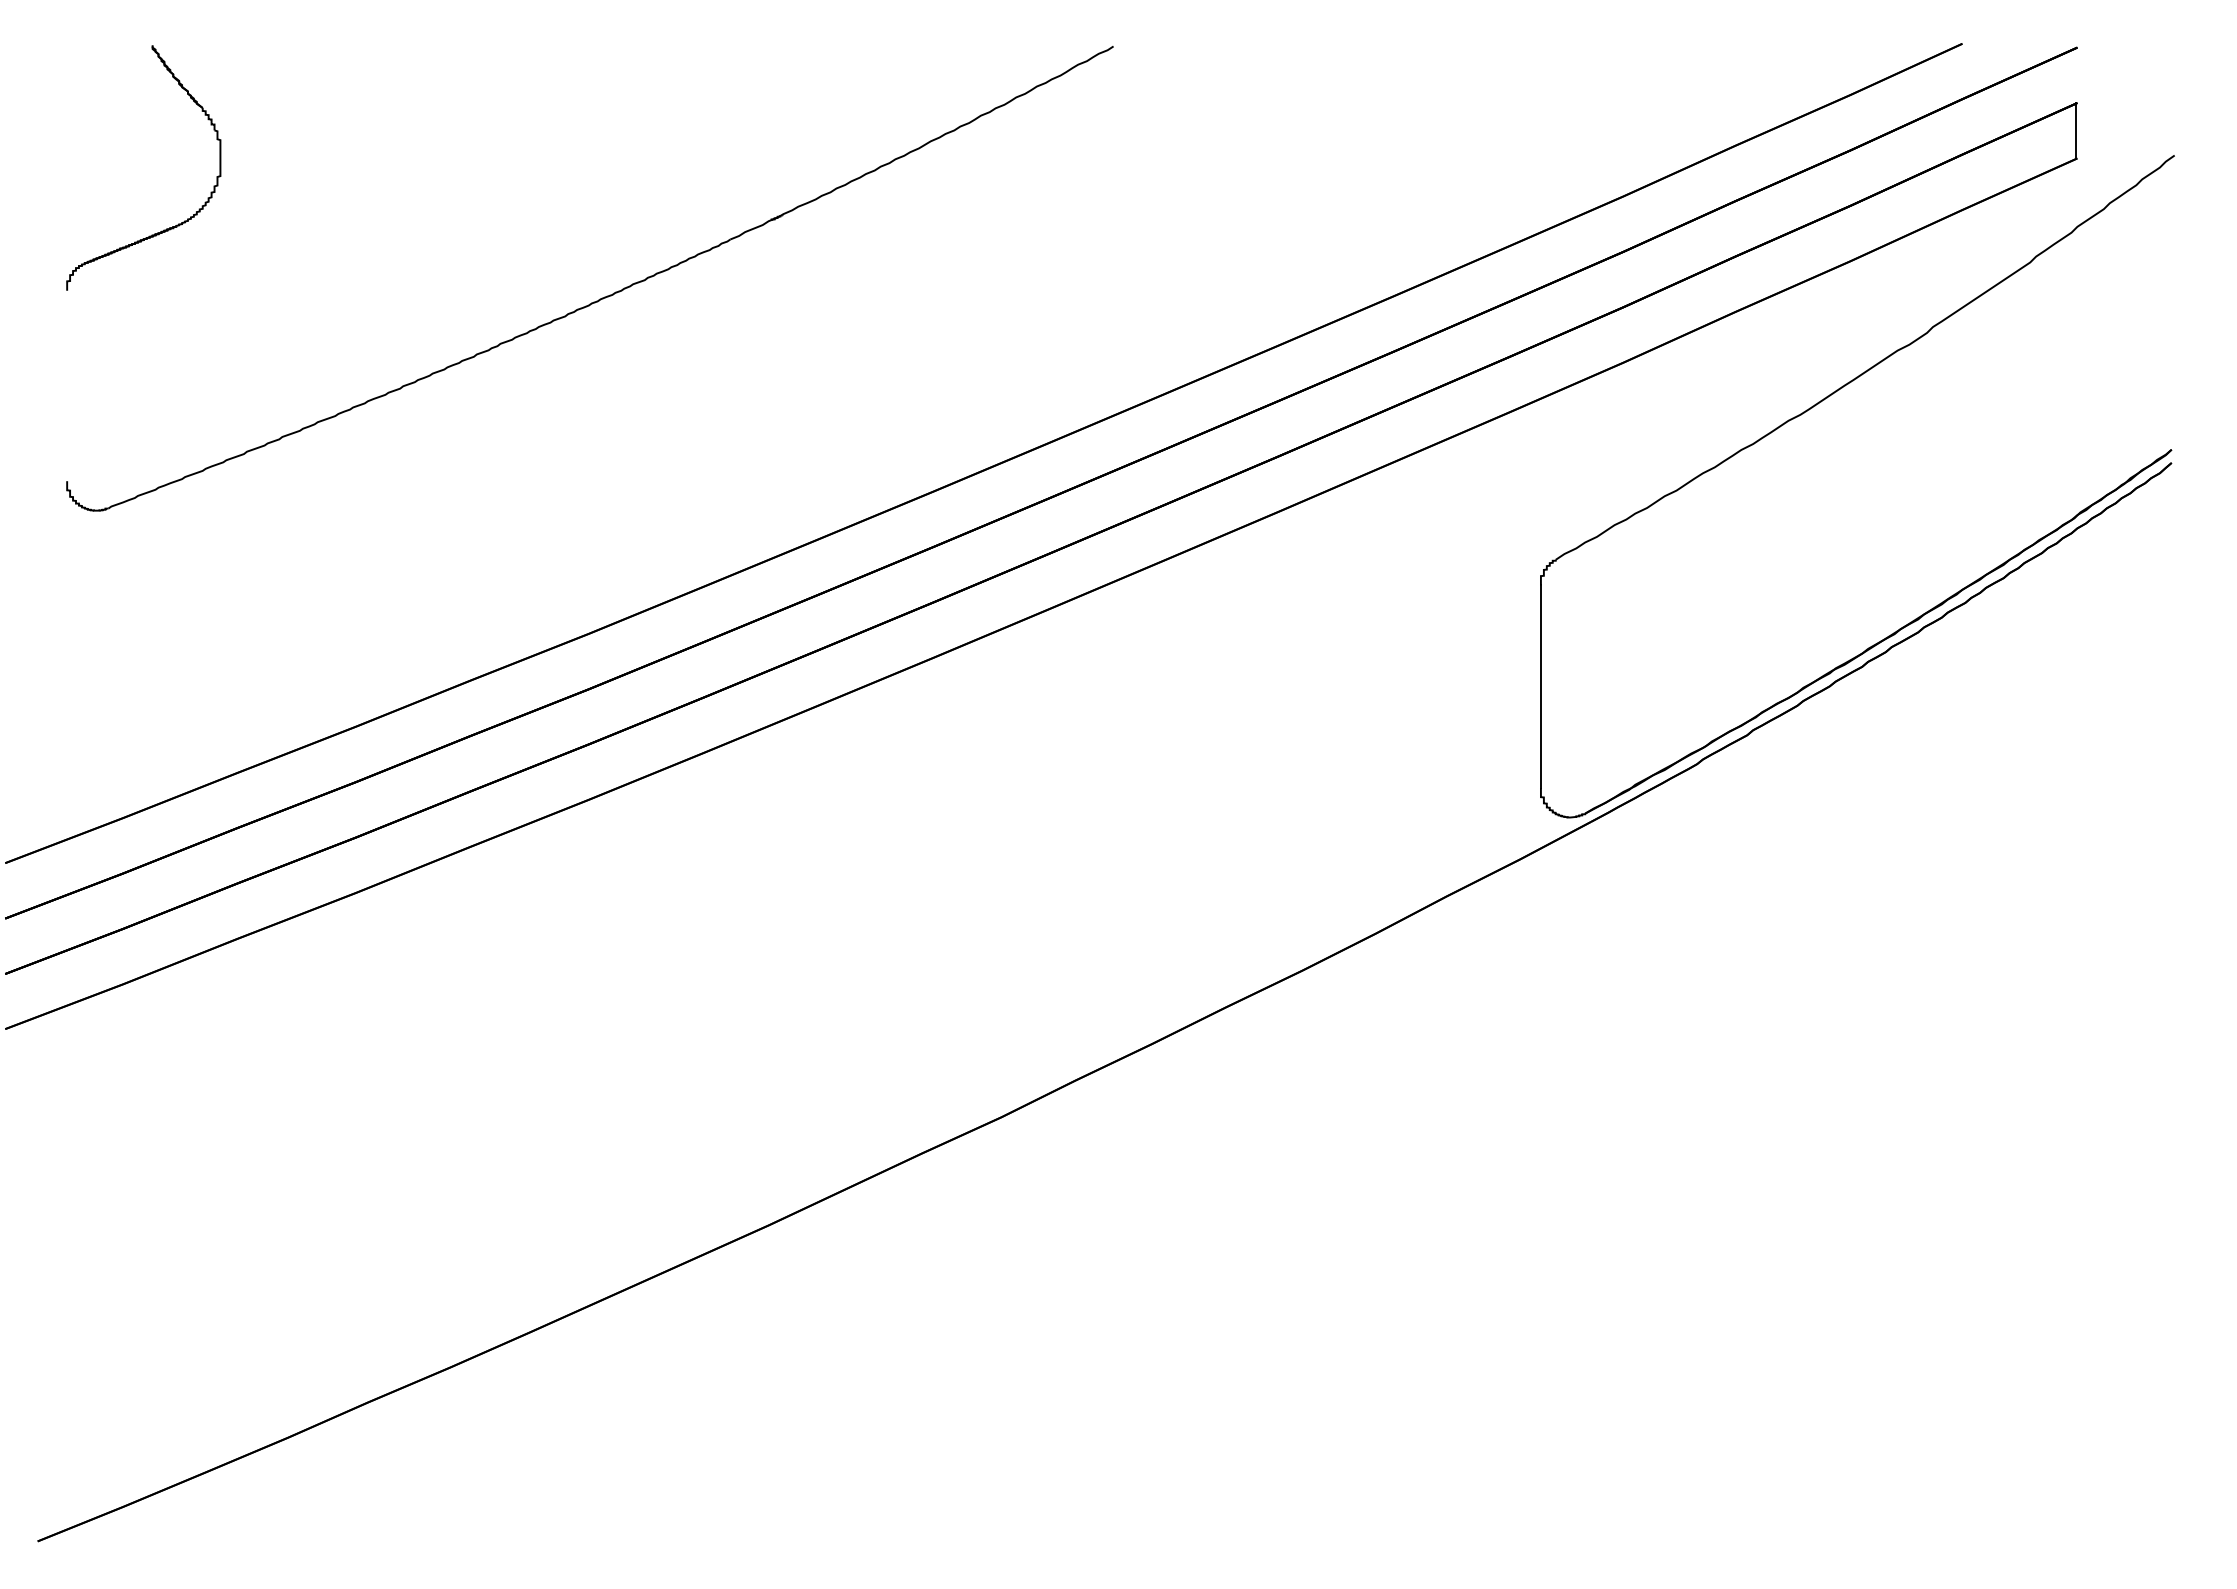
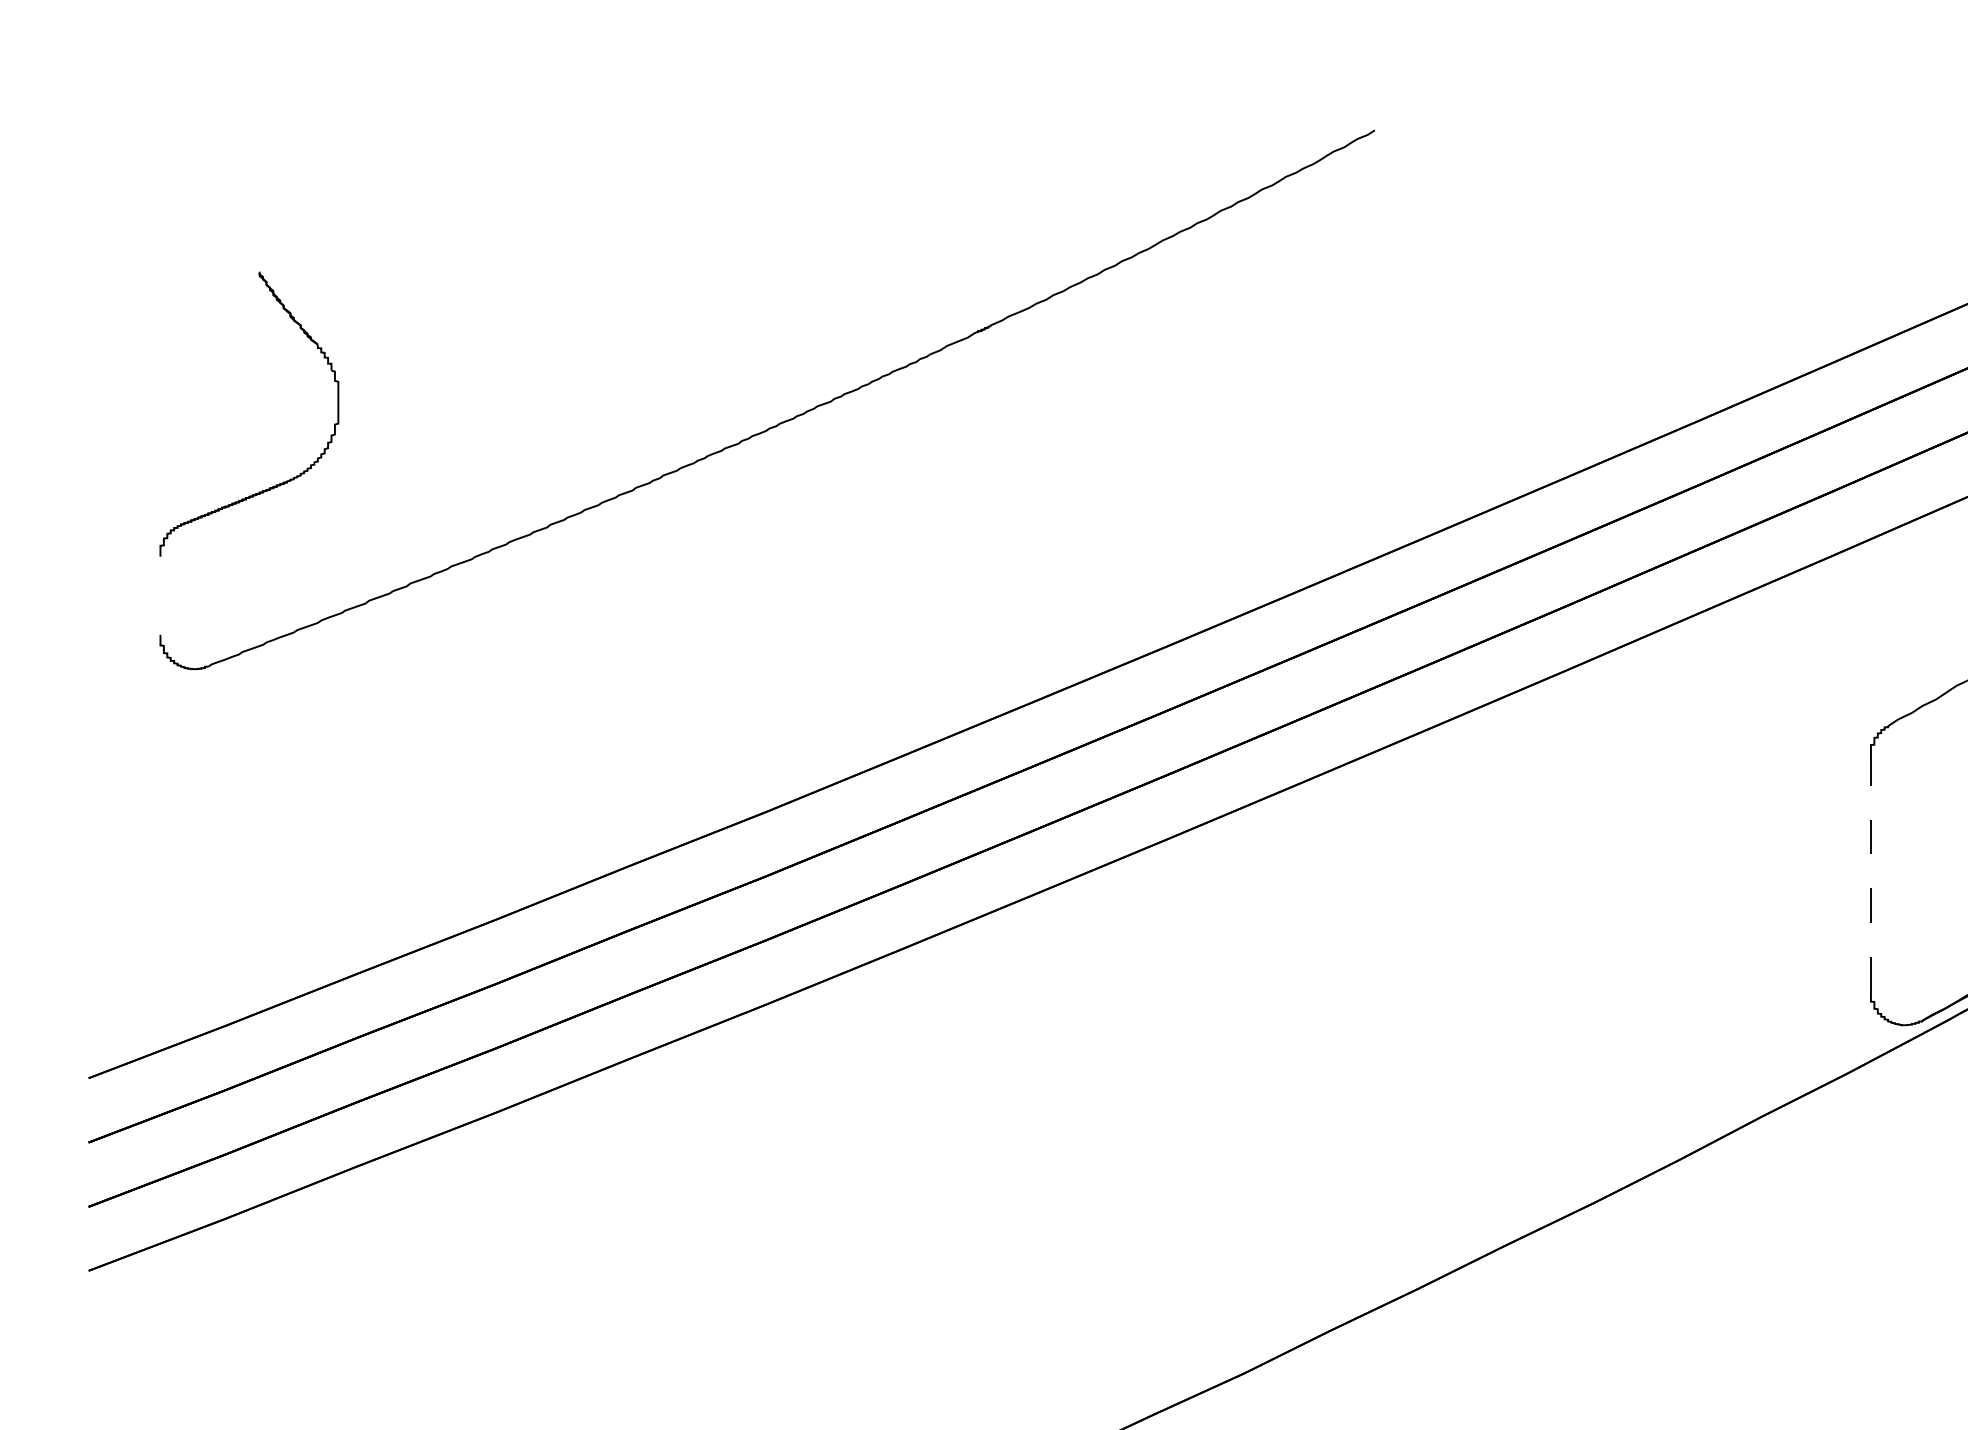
part: (163, 229) -> (272, 485), moved
line: (1540, 686) -> (1870, 873), solid -> dashed

